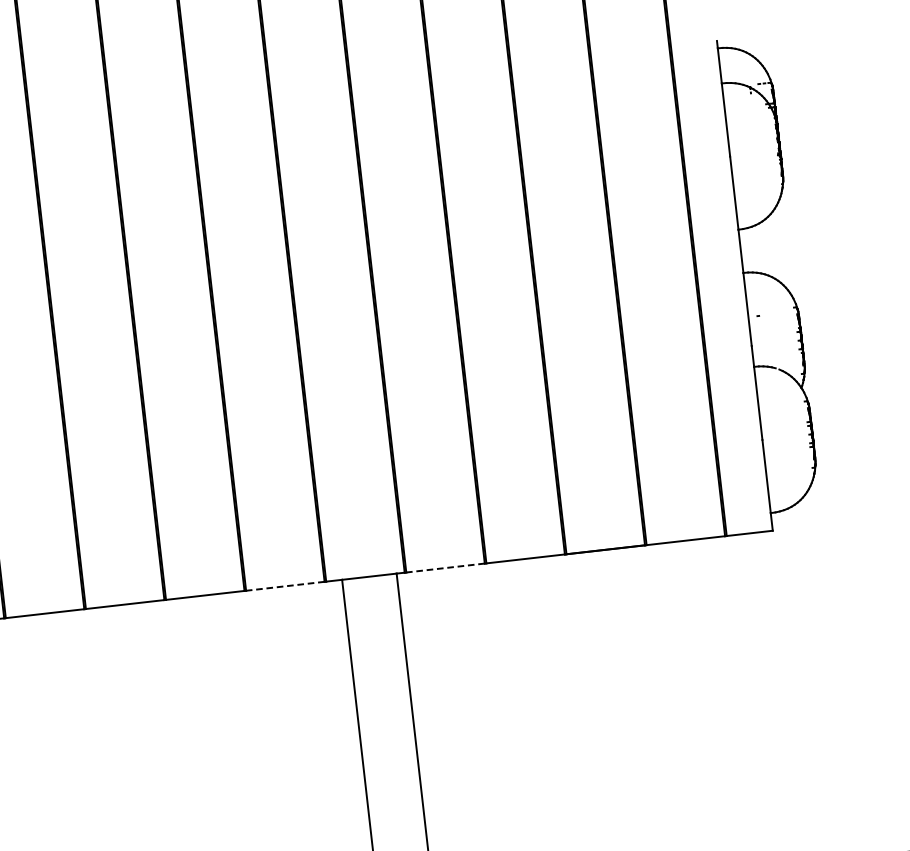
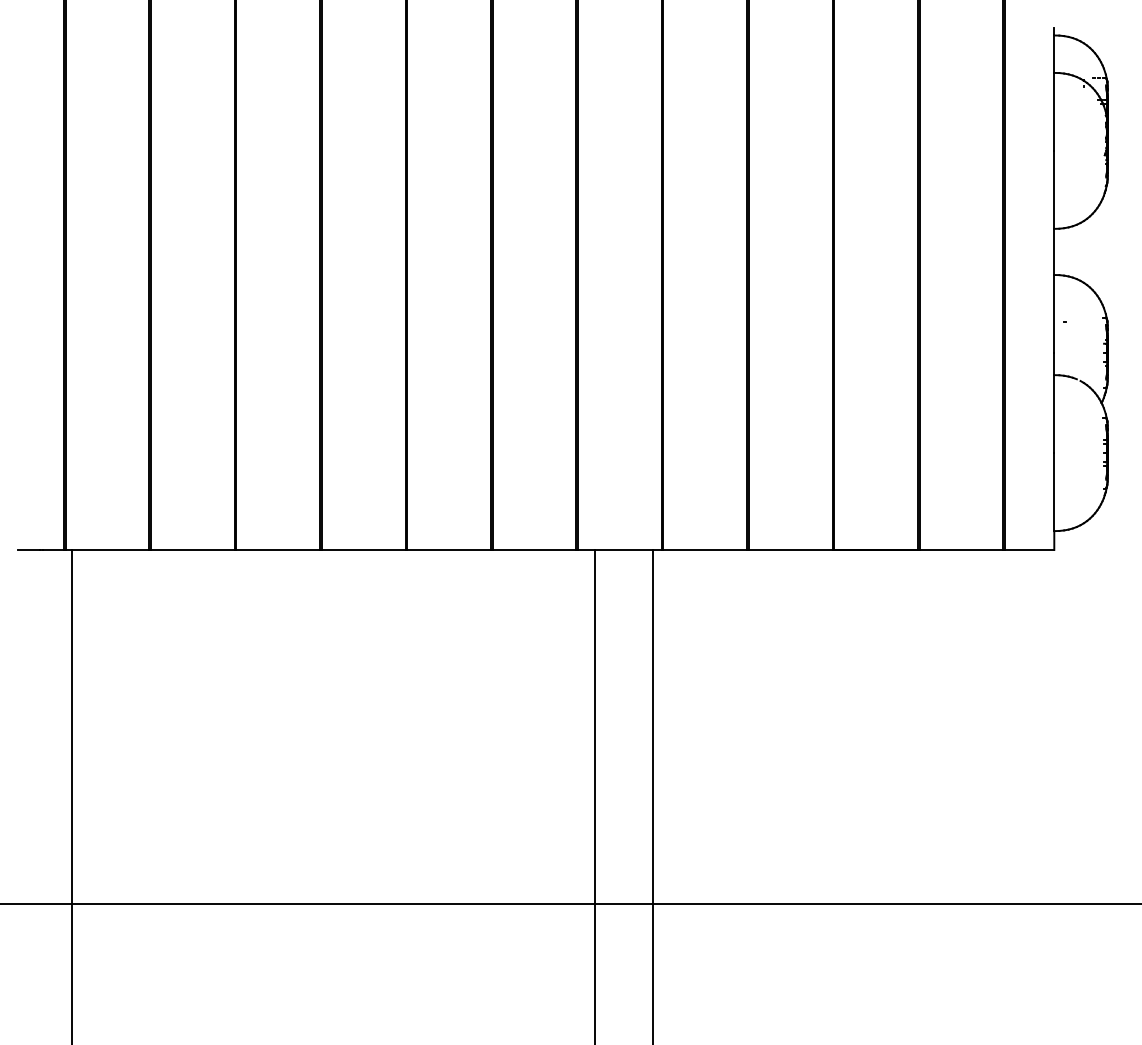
line: (445, 567) -> (705, 549), dashed -> solid
line: (285, 585) -> (534, 549), dashed -> solid

